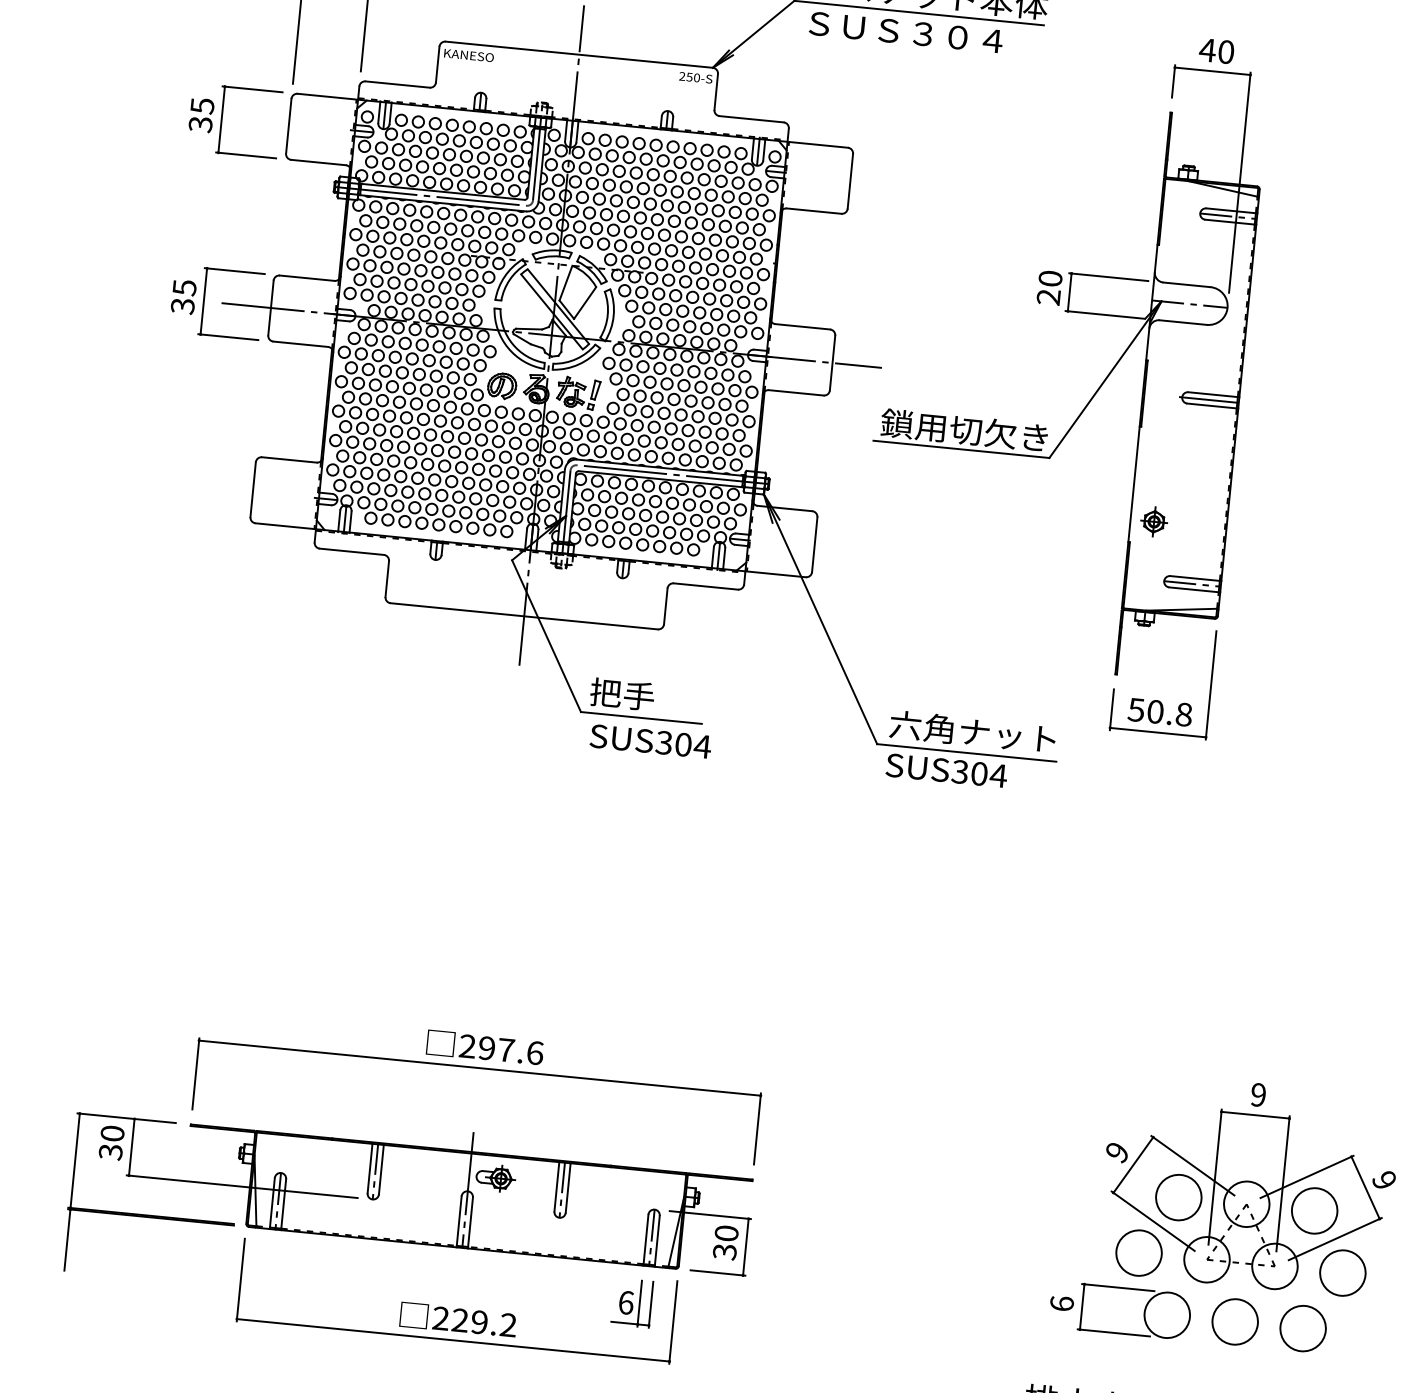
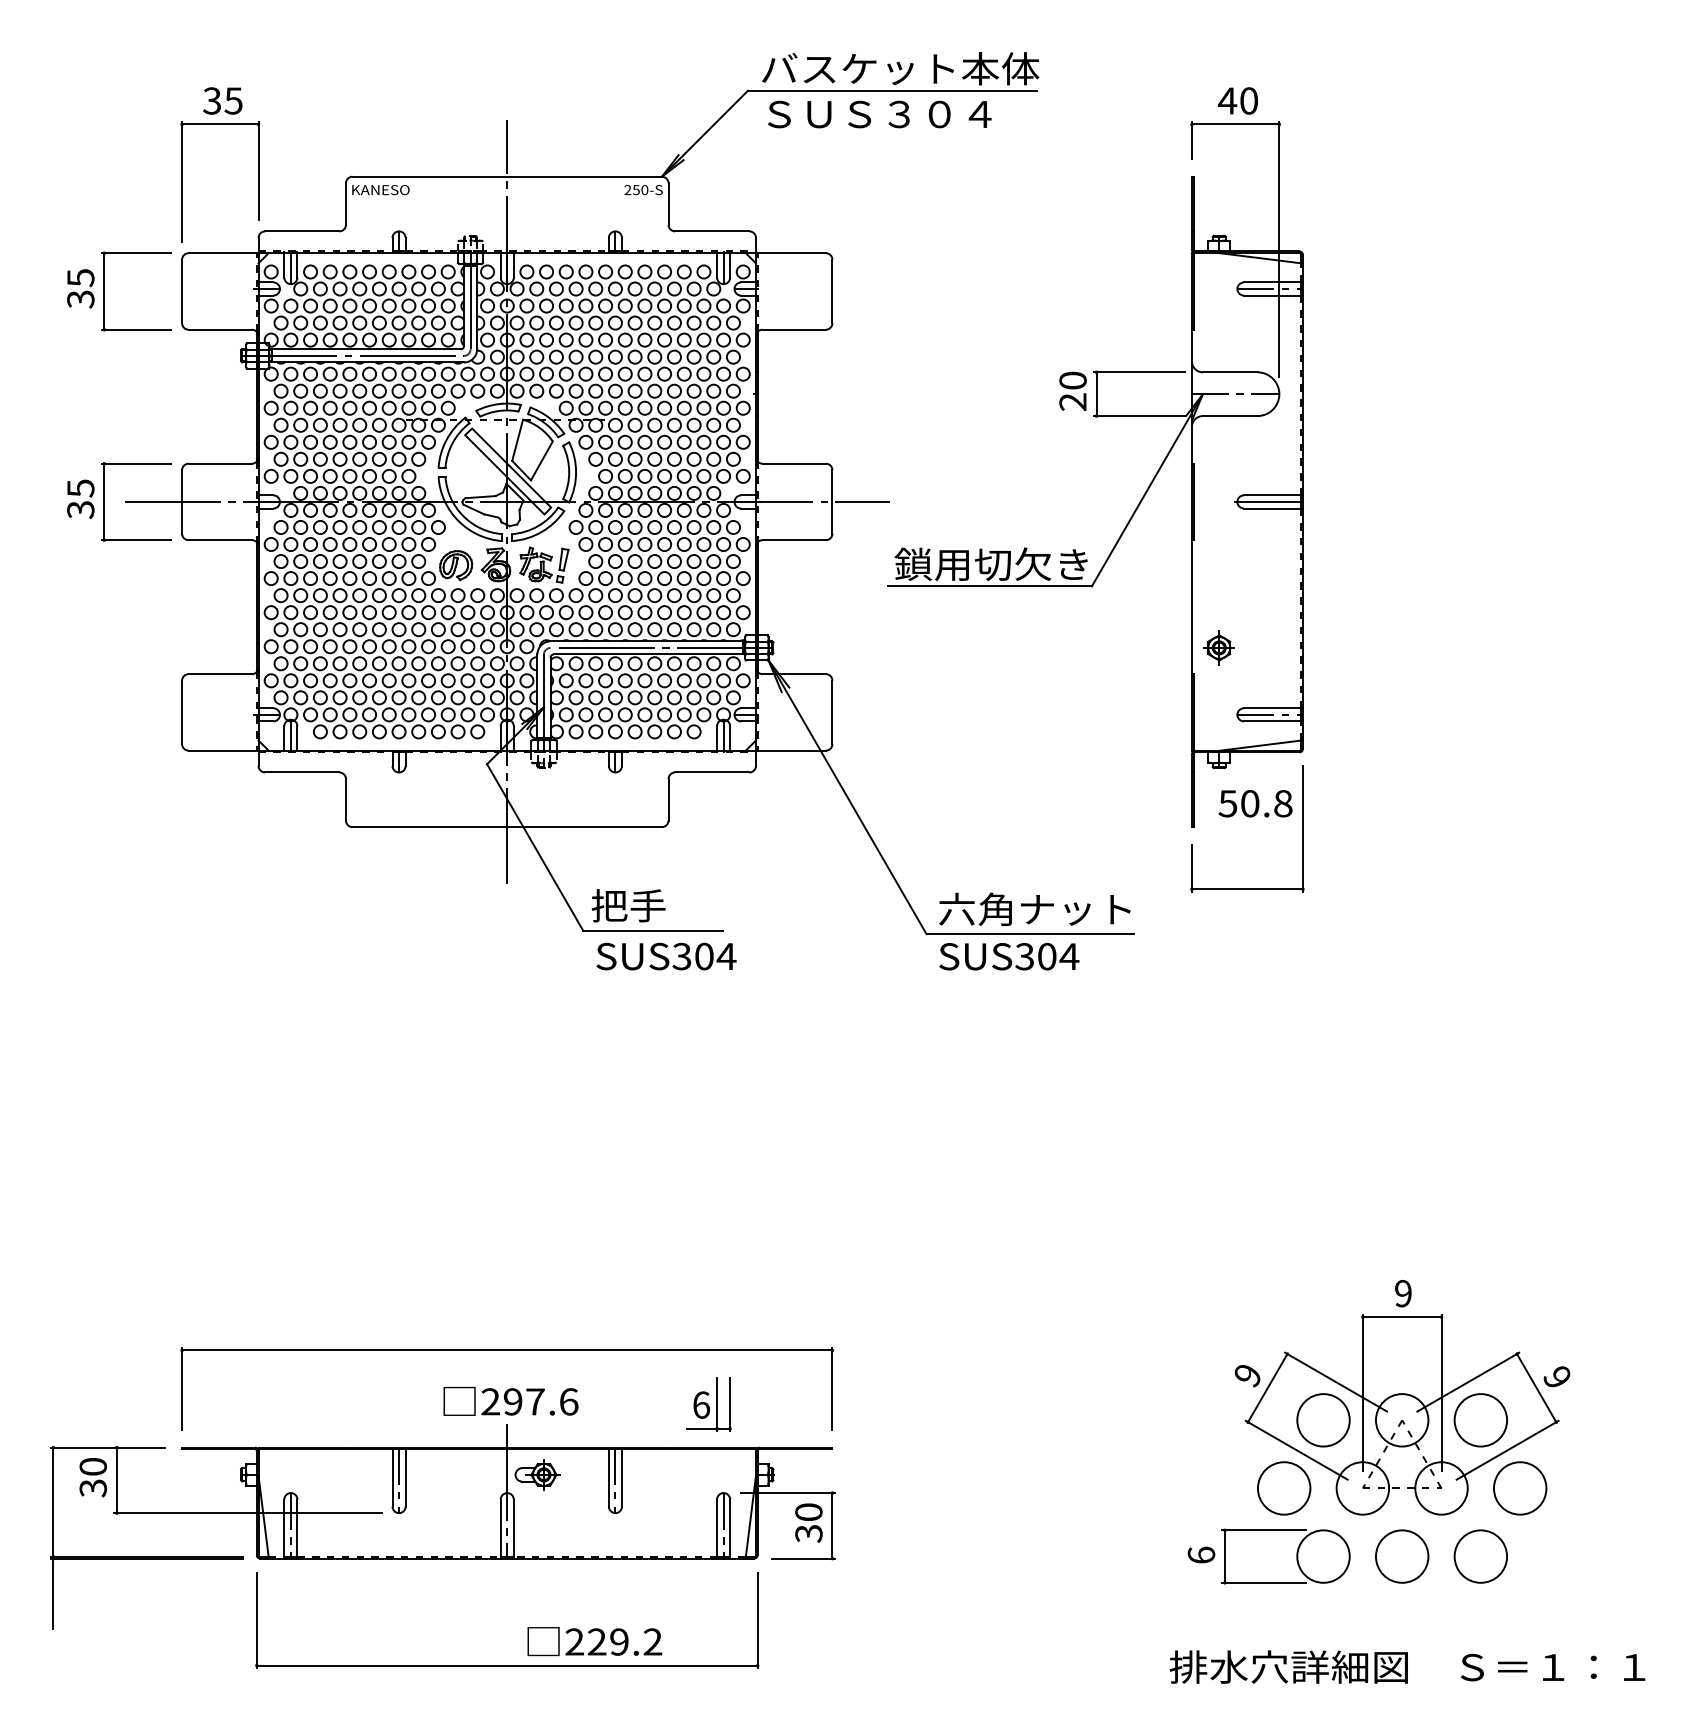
text: (1160, 712) -> (1255, 803), moved
text: (484, 1047) -> (510, 1401), moved
part: (632, 1302) -> (708, 1404), moved
text: (458, 1319) -> (594, 1641), moved

